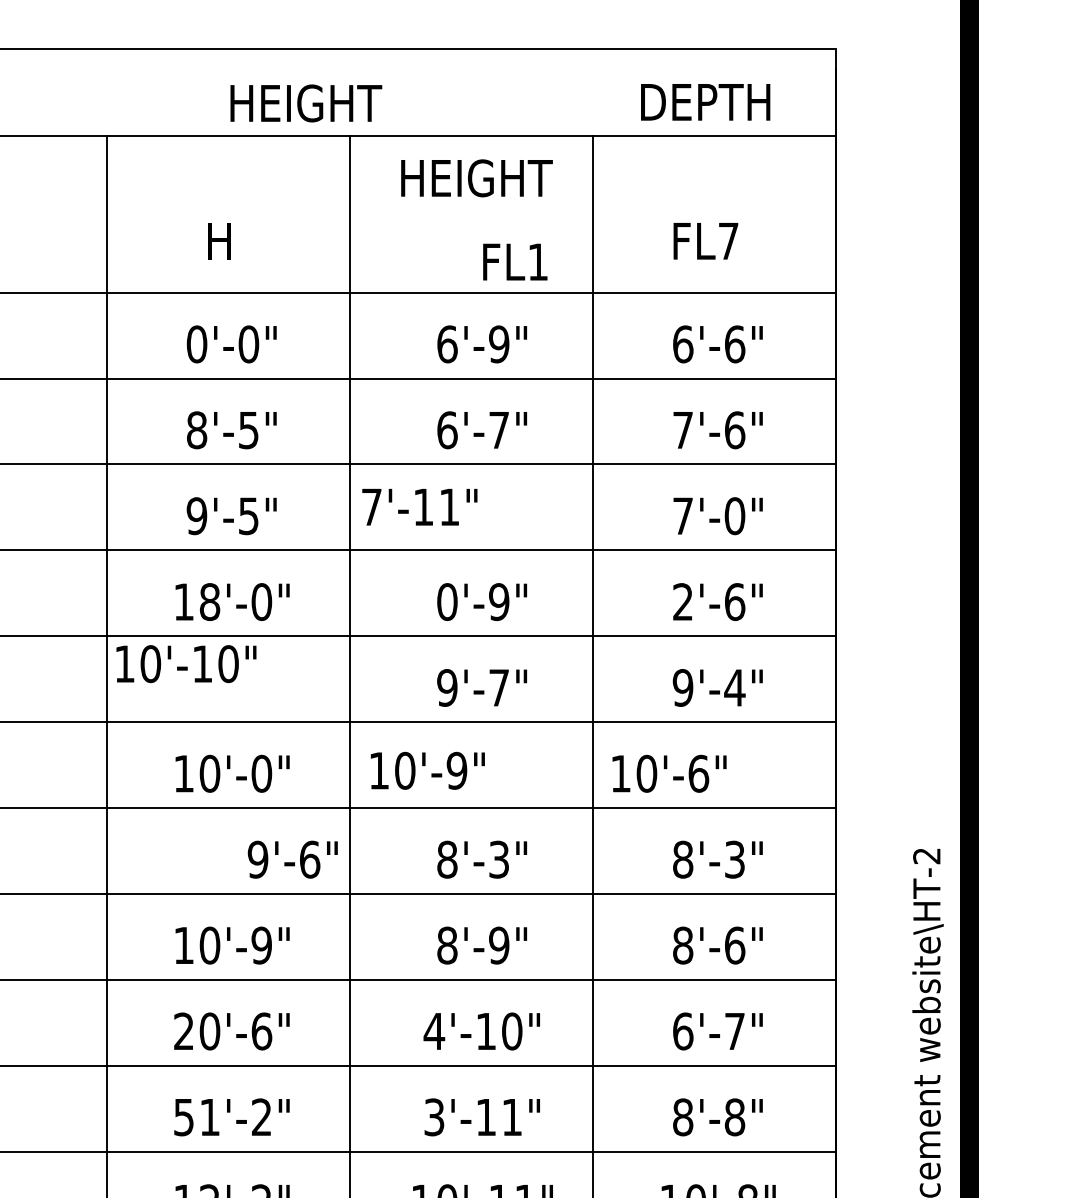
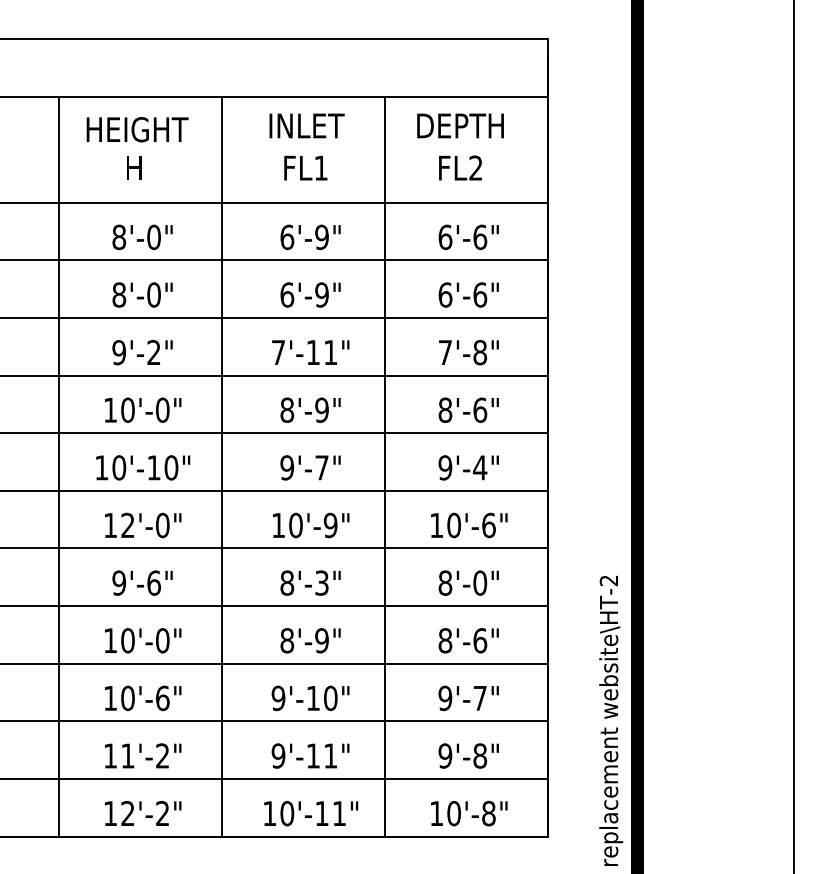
text: (705, 101) -> (460, 125), moved
text: (306, 103) -> (137, 129), moved
text: (476, 177) -> (306, 125), HEIGHT -> INLET
text: (727, 240) -> (475, 167), FL7 -> FL2
text: (514, 261) -> (305, 167), moved
text: (197, 344) -> (119, 237), 0'-0" -> 8'-0"
text: (248, 429) -> (153, 294), 8'-5" -> 8'-0"
text: (498, 429) -> (321, 294), 6'-7" -> 6'-9"
text: (683, 429) -> (445, 294), 7'-6" -> 6'-6"
text: (419, 507) -> (310, 352), moved
text: (248, 515) -> (153, 352), 9'-5" -> 9'-2"
text: (735, 515) -> (480, 352), 7'-0" -> 7'-8"
text: (683, 600) -> (445, 409), 2'-6" -> 8'-6"
text: (209, 602) -> (127, 410), 18'-0" -> 10'-0"
text: (447, 602) -> (287, 410), 0'-9" -> 8'-9"
text: (186, 663) -> (143, 467), moved
text: (428, 770) -> (311, 525), moved
text: (209, 773) -> (127, 525), 10'-0" -> 12'-0"
text: (669, 773) -> (469, 525), moved
text: (292, 858) -> (142, 582), moved
text: (735, 858) -> (480, 582), 8'-3" -> 8'-0"
text: (261, 945) -> (162, 640), 10'-9" -> 10'-0"
text: (183, 1030) -> (110, 697), 20'-6" -> 10'-6"
text: (434, 1031) -> (278, 698), 4'-10" -> 9'-10"
text: (683, 1031) -> (445, 698), 6'-7" -> 9'-7"
text: (183, 1116) -> (110, 755), 51'-2" -> 11'-2"
text: (434, 1116) -> (278, 755), 3'-11" -> 9'-11"
text: (683, 1116) -> (445, 755), 8'-8" -> 9'-8"

